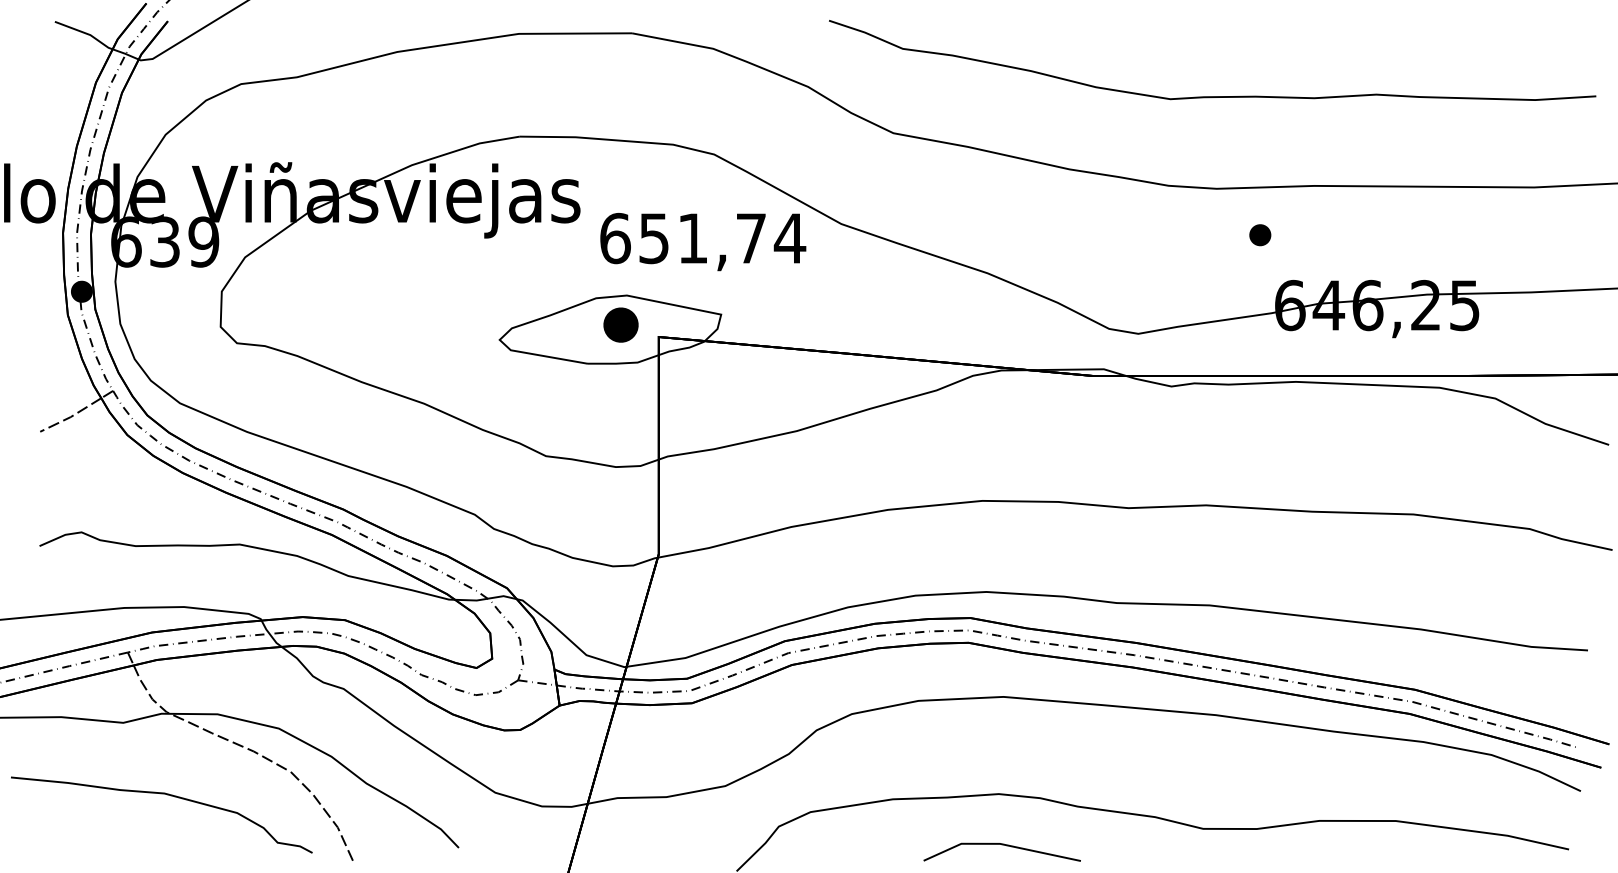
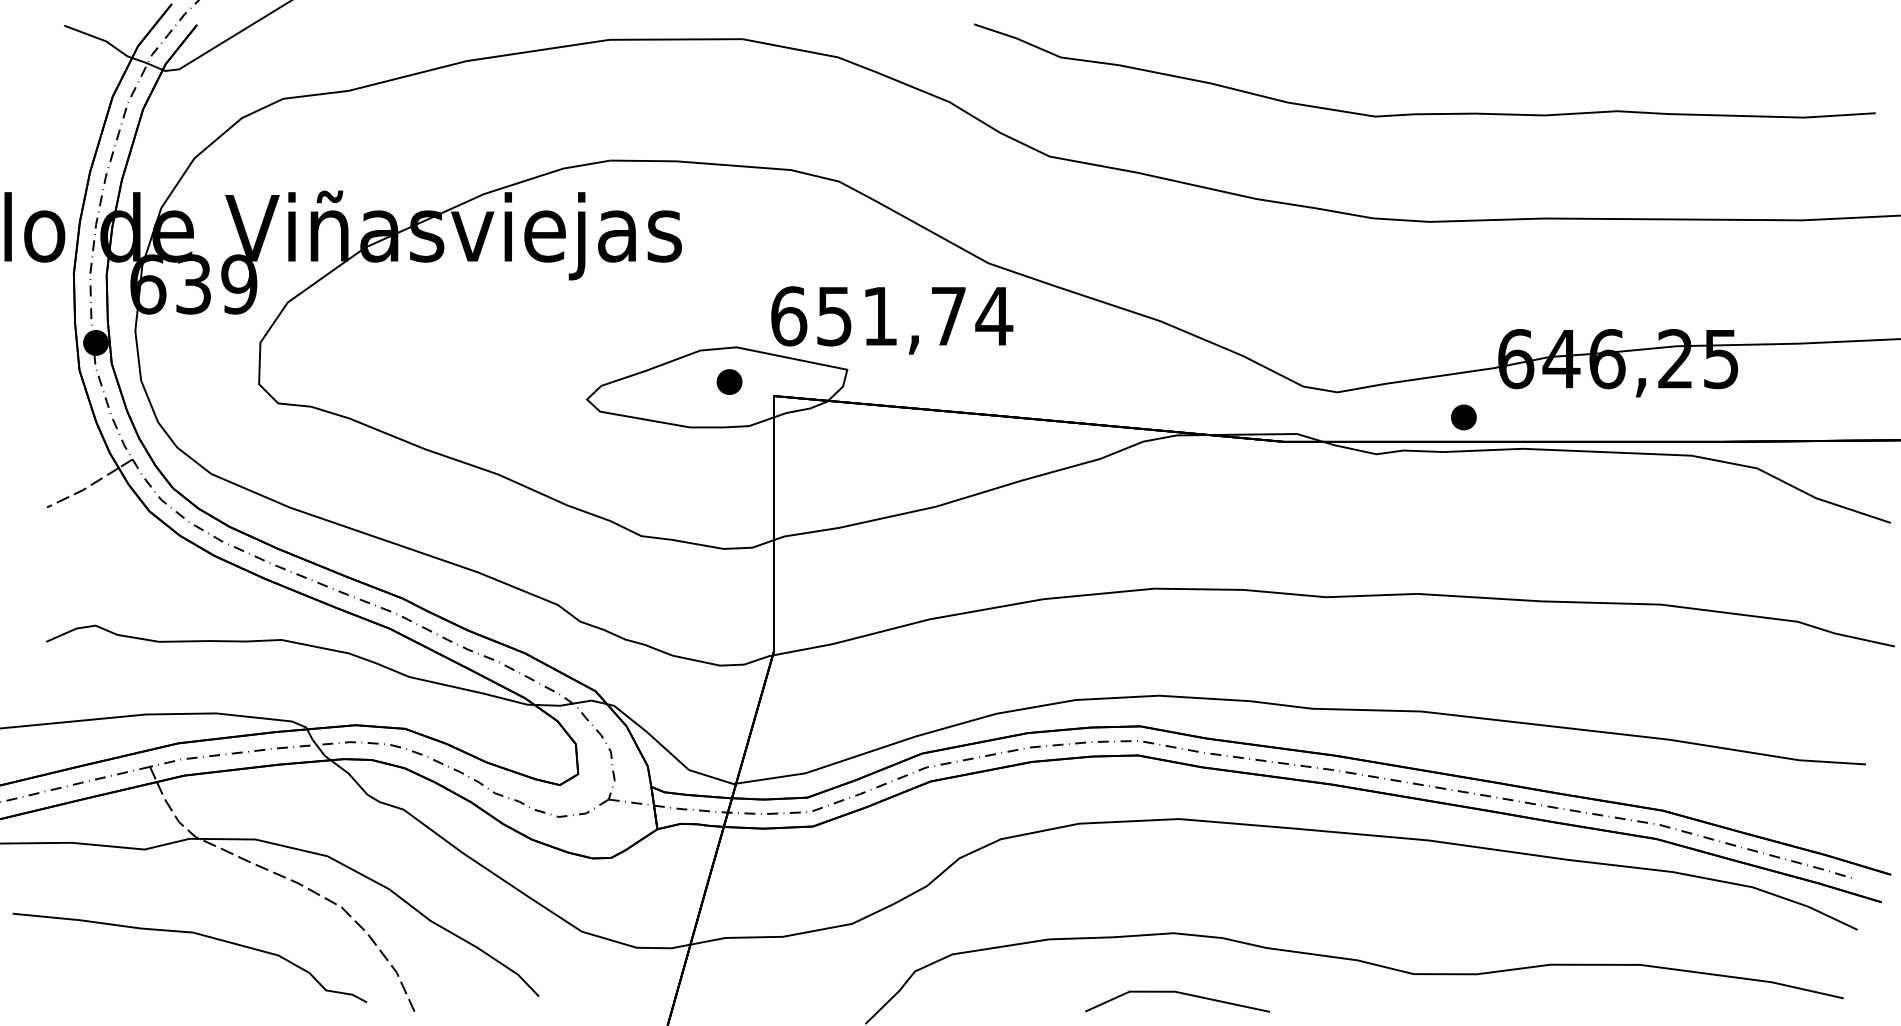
part: (1259, 235) -> (1463, 417), moved
text: (703, 242) -> (892, 320), moved
part: (620, 324) -> (729, 381), size x0.62

